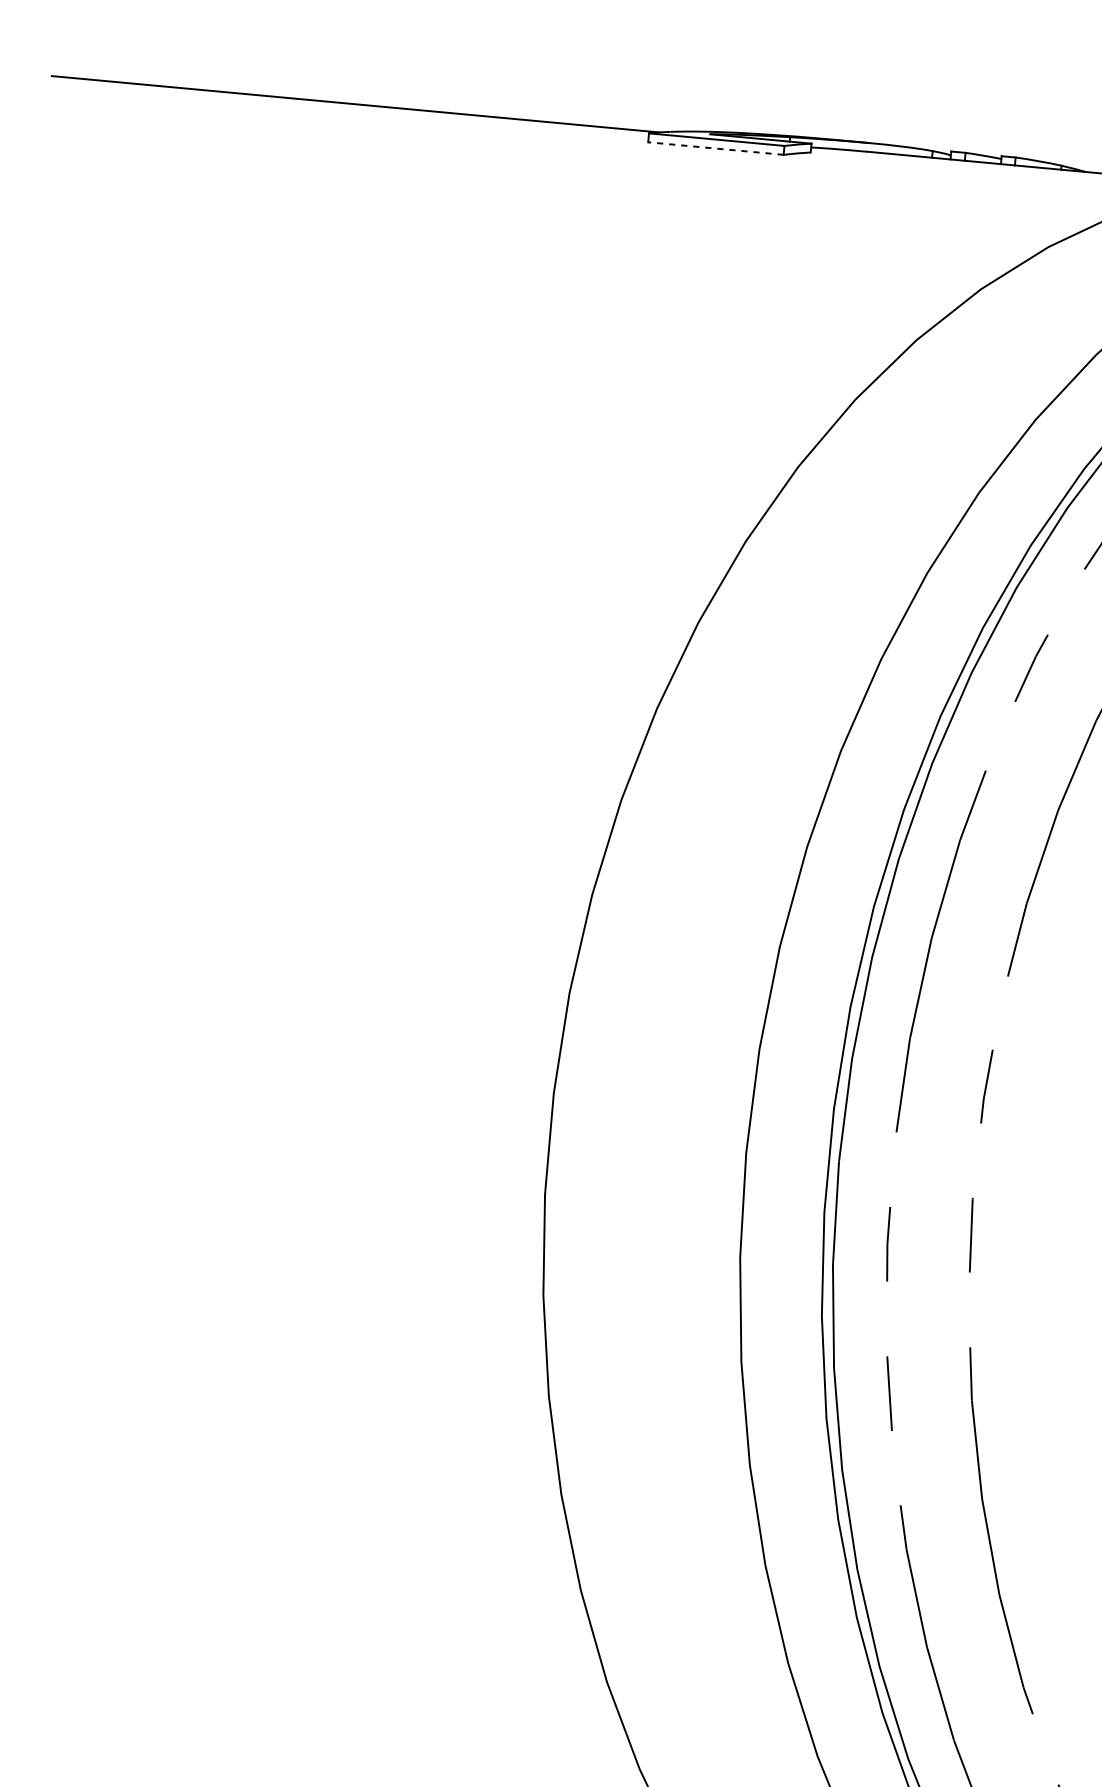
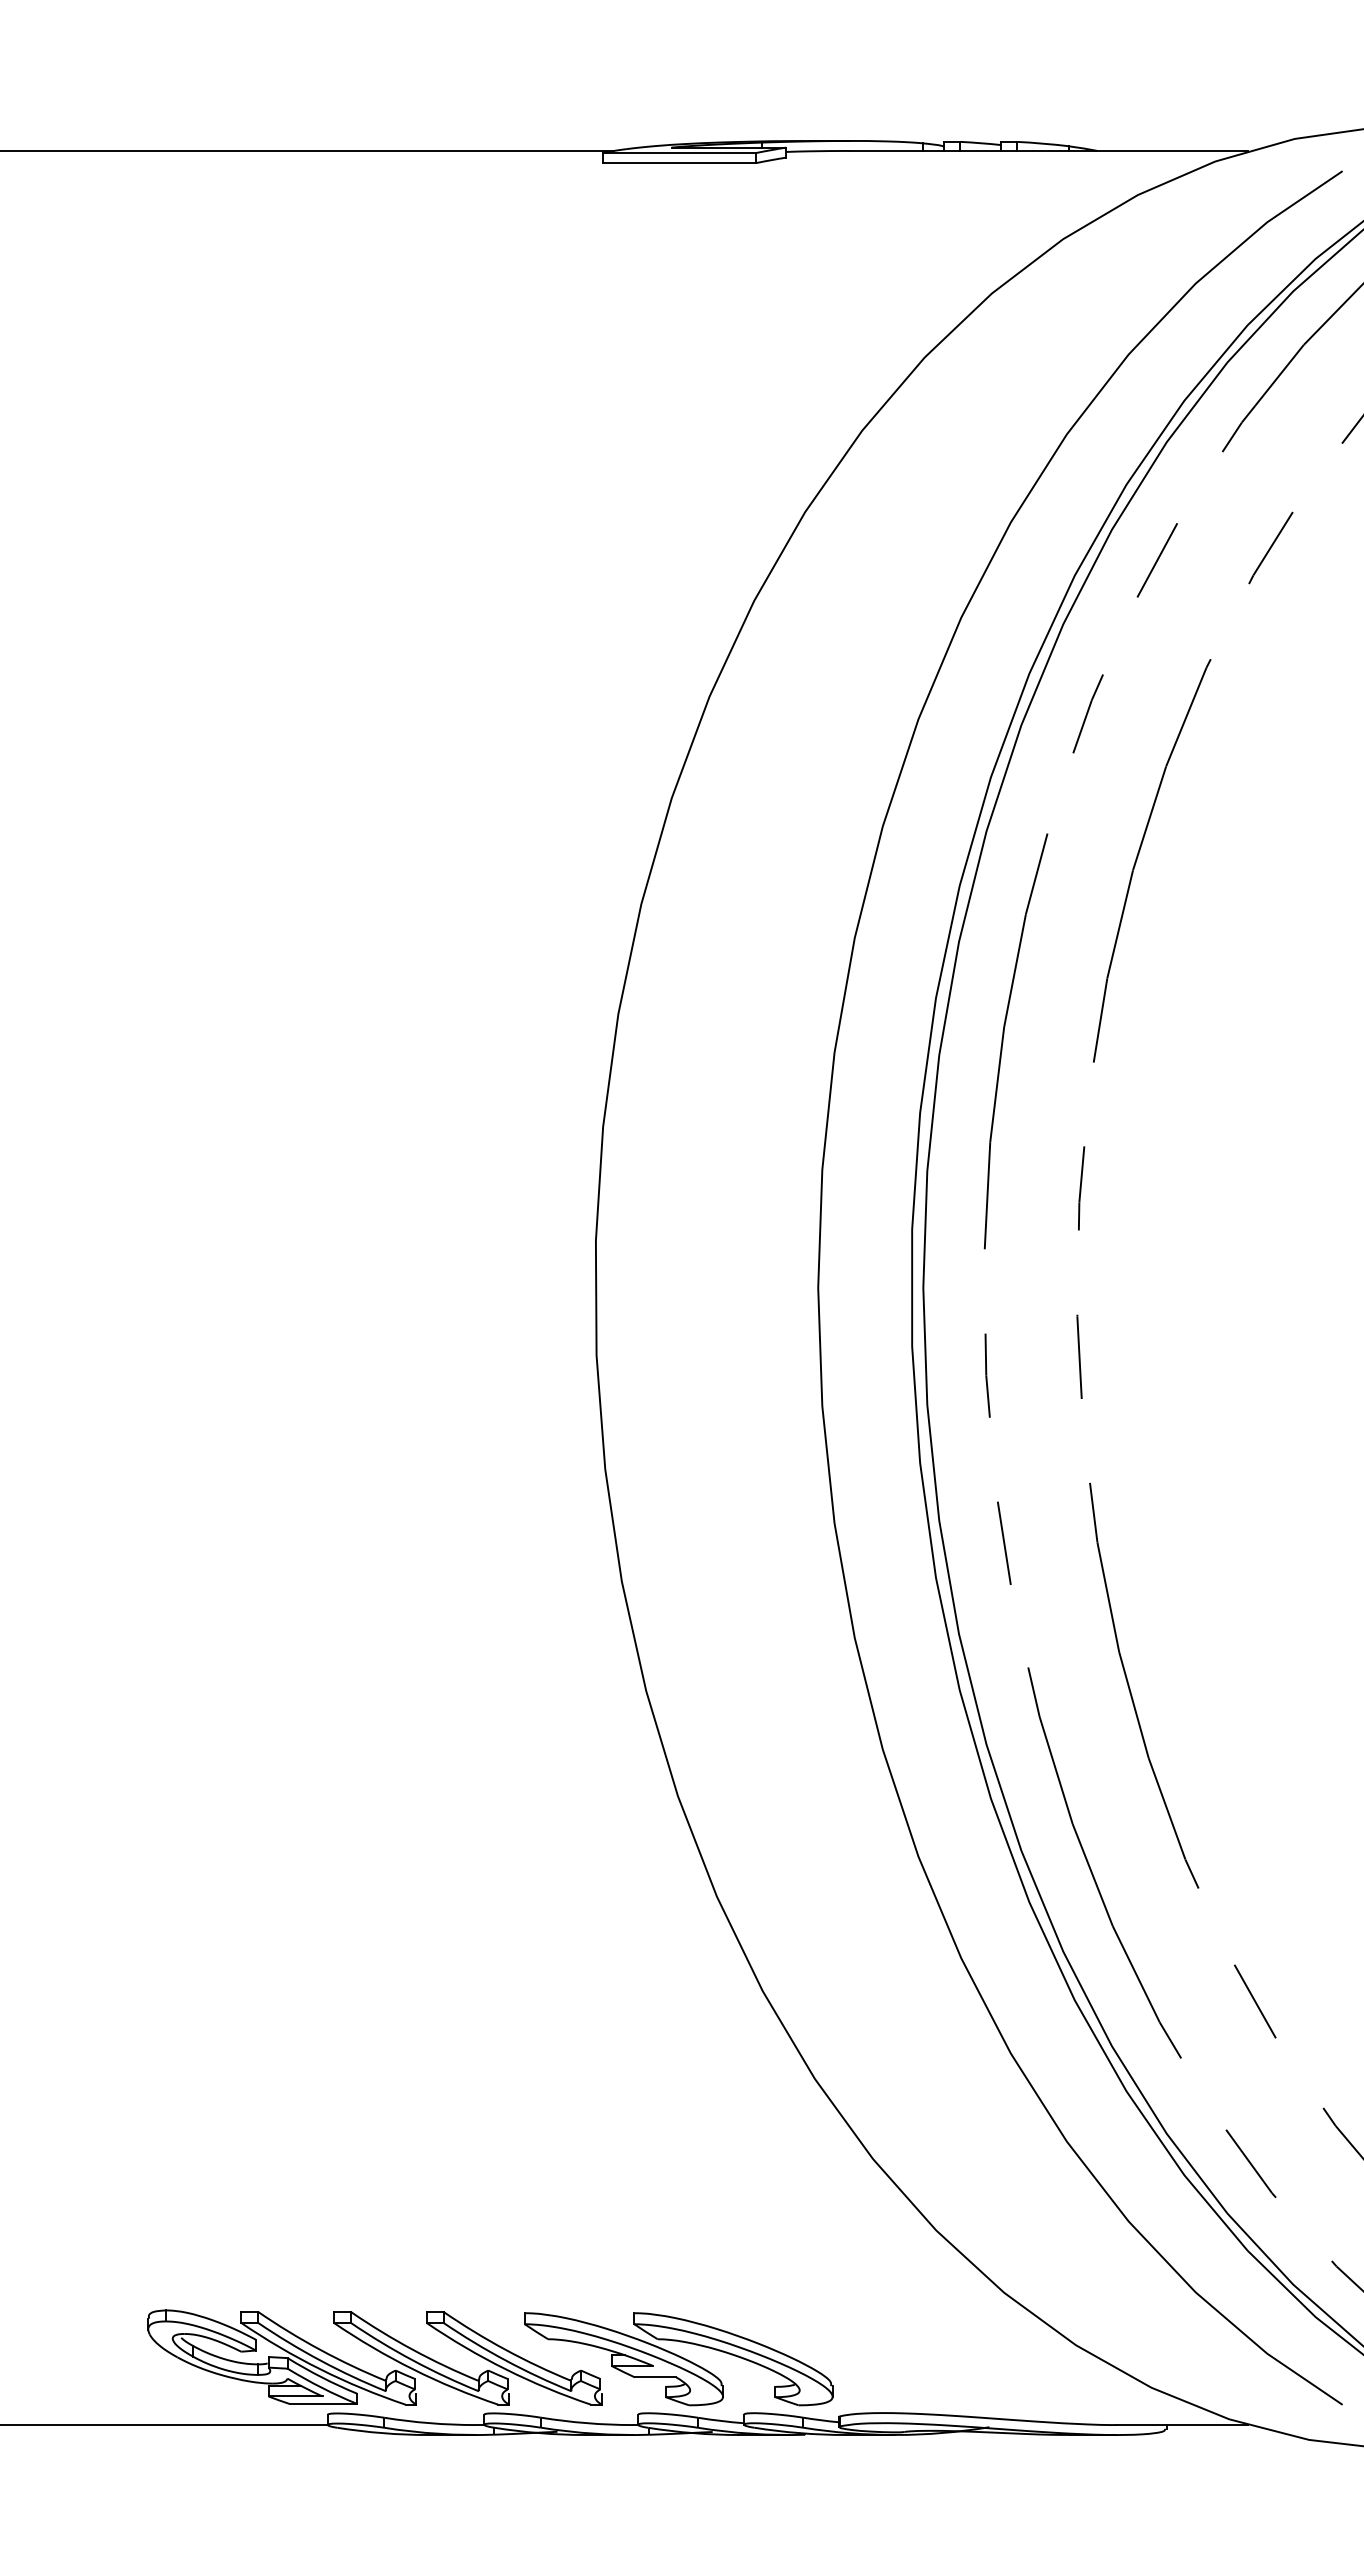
line: (715, 148) -> (679, 163), dashed -> solid

